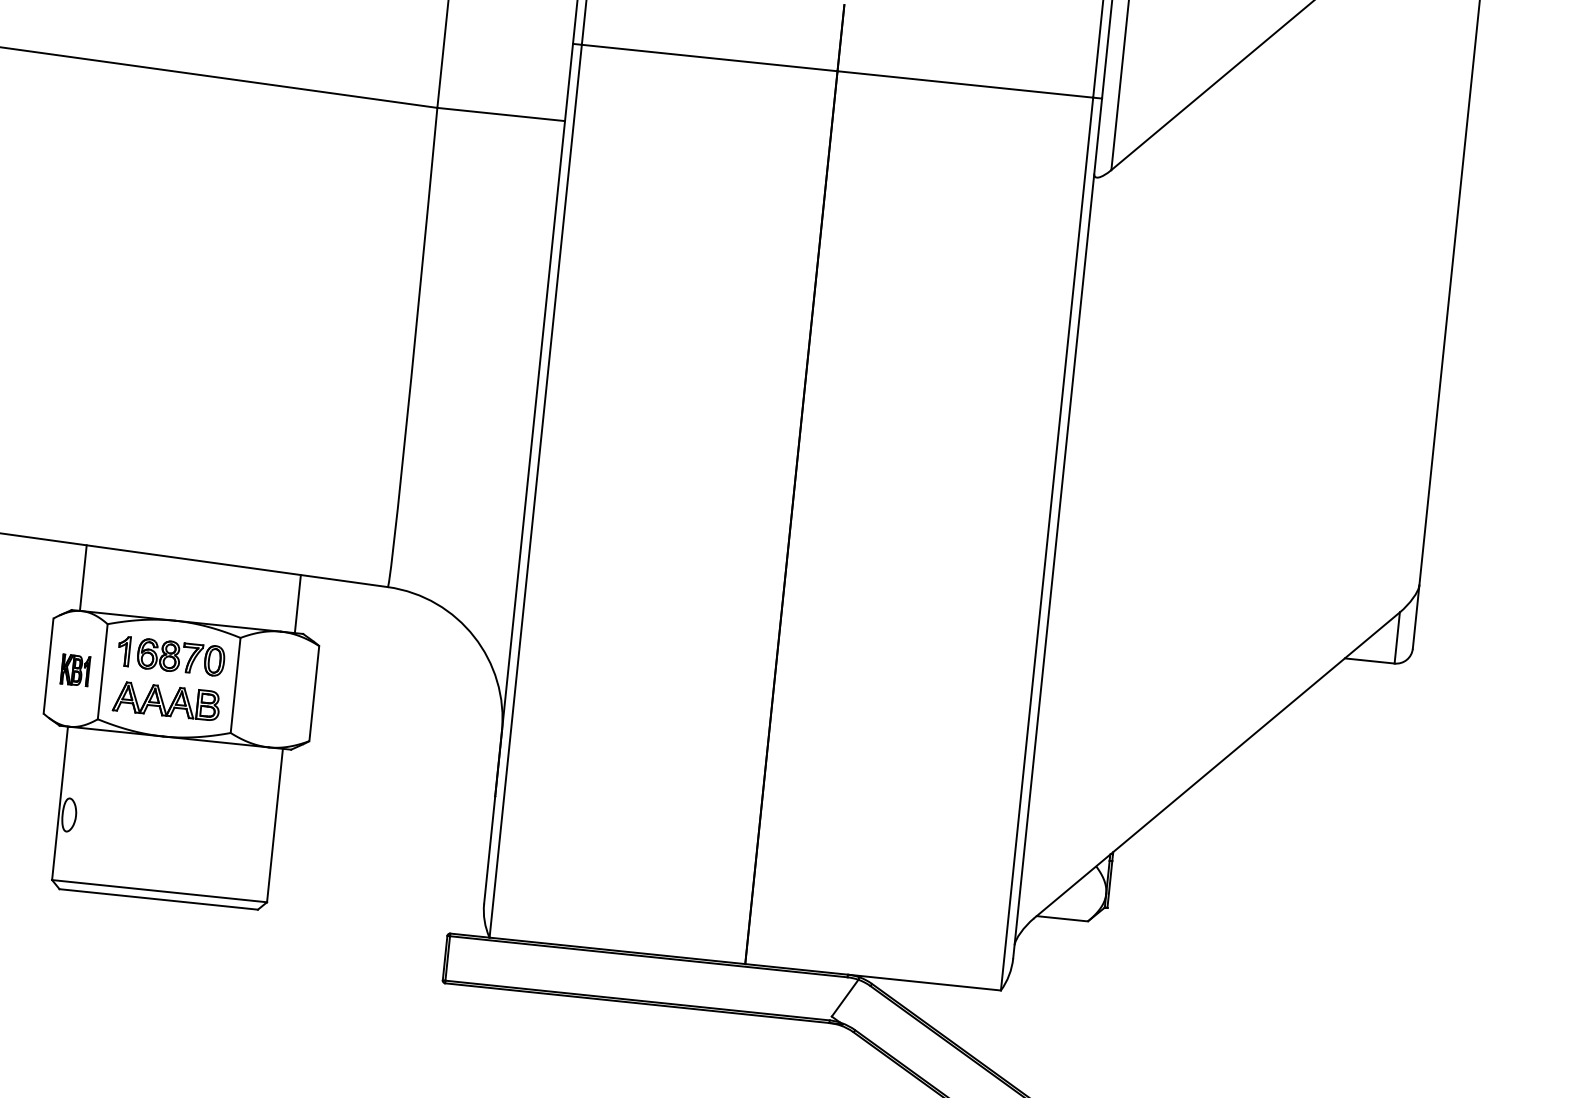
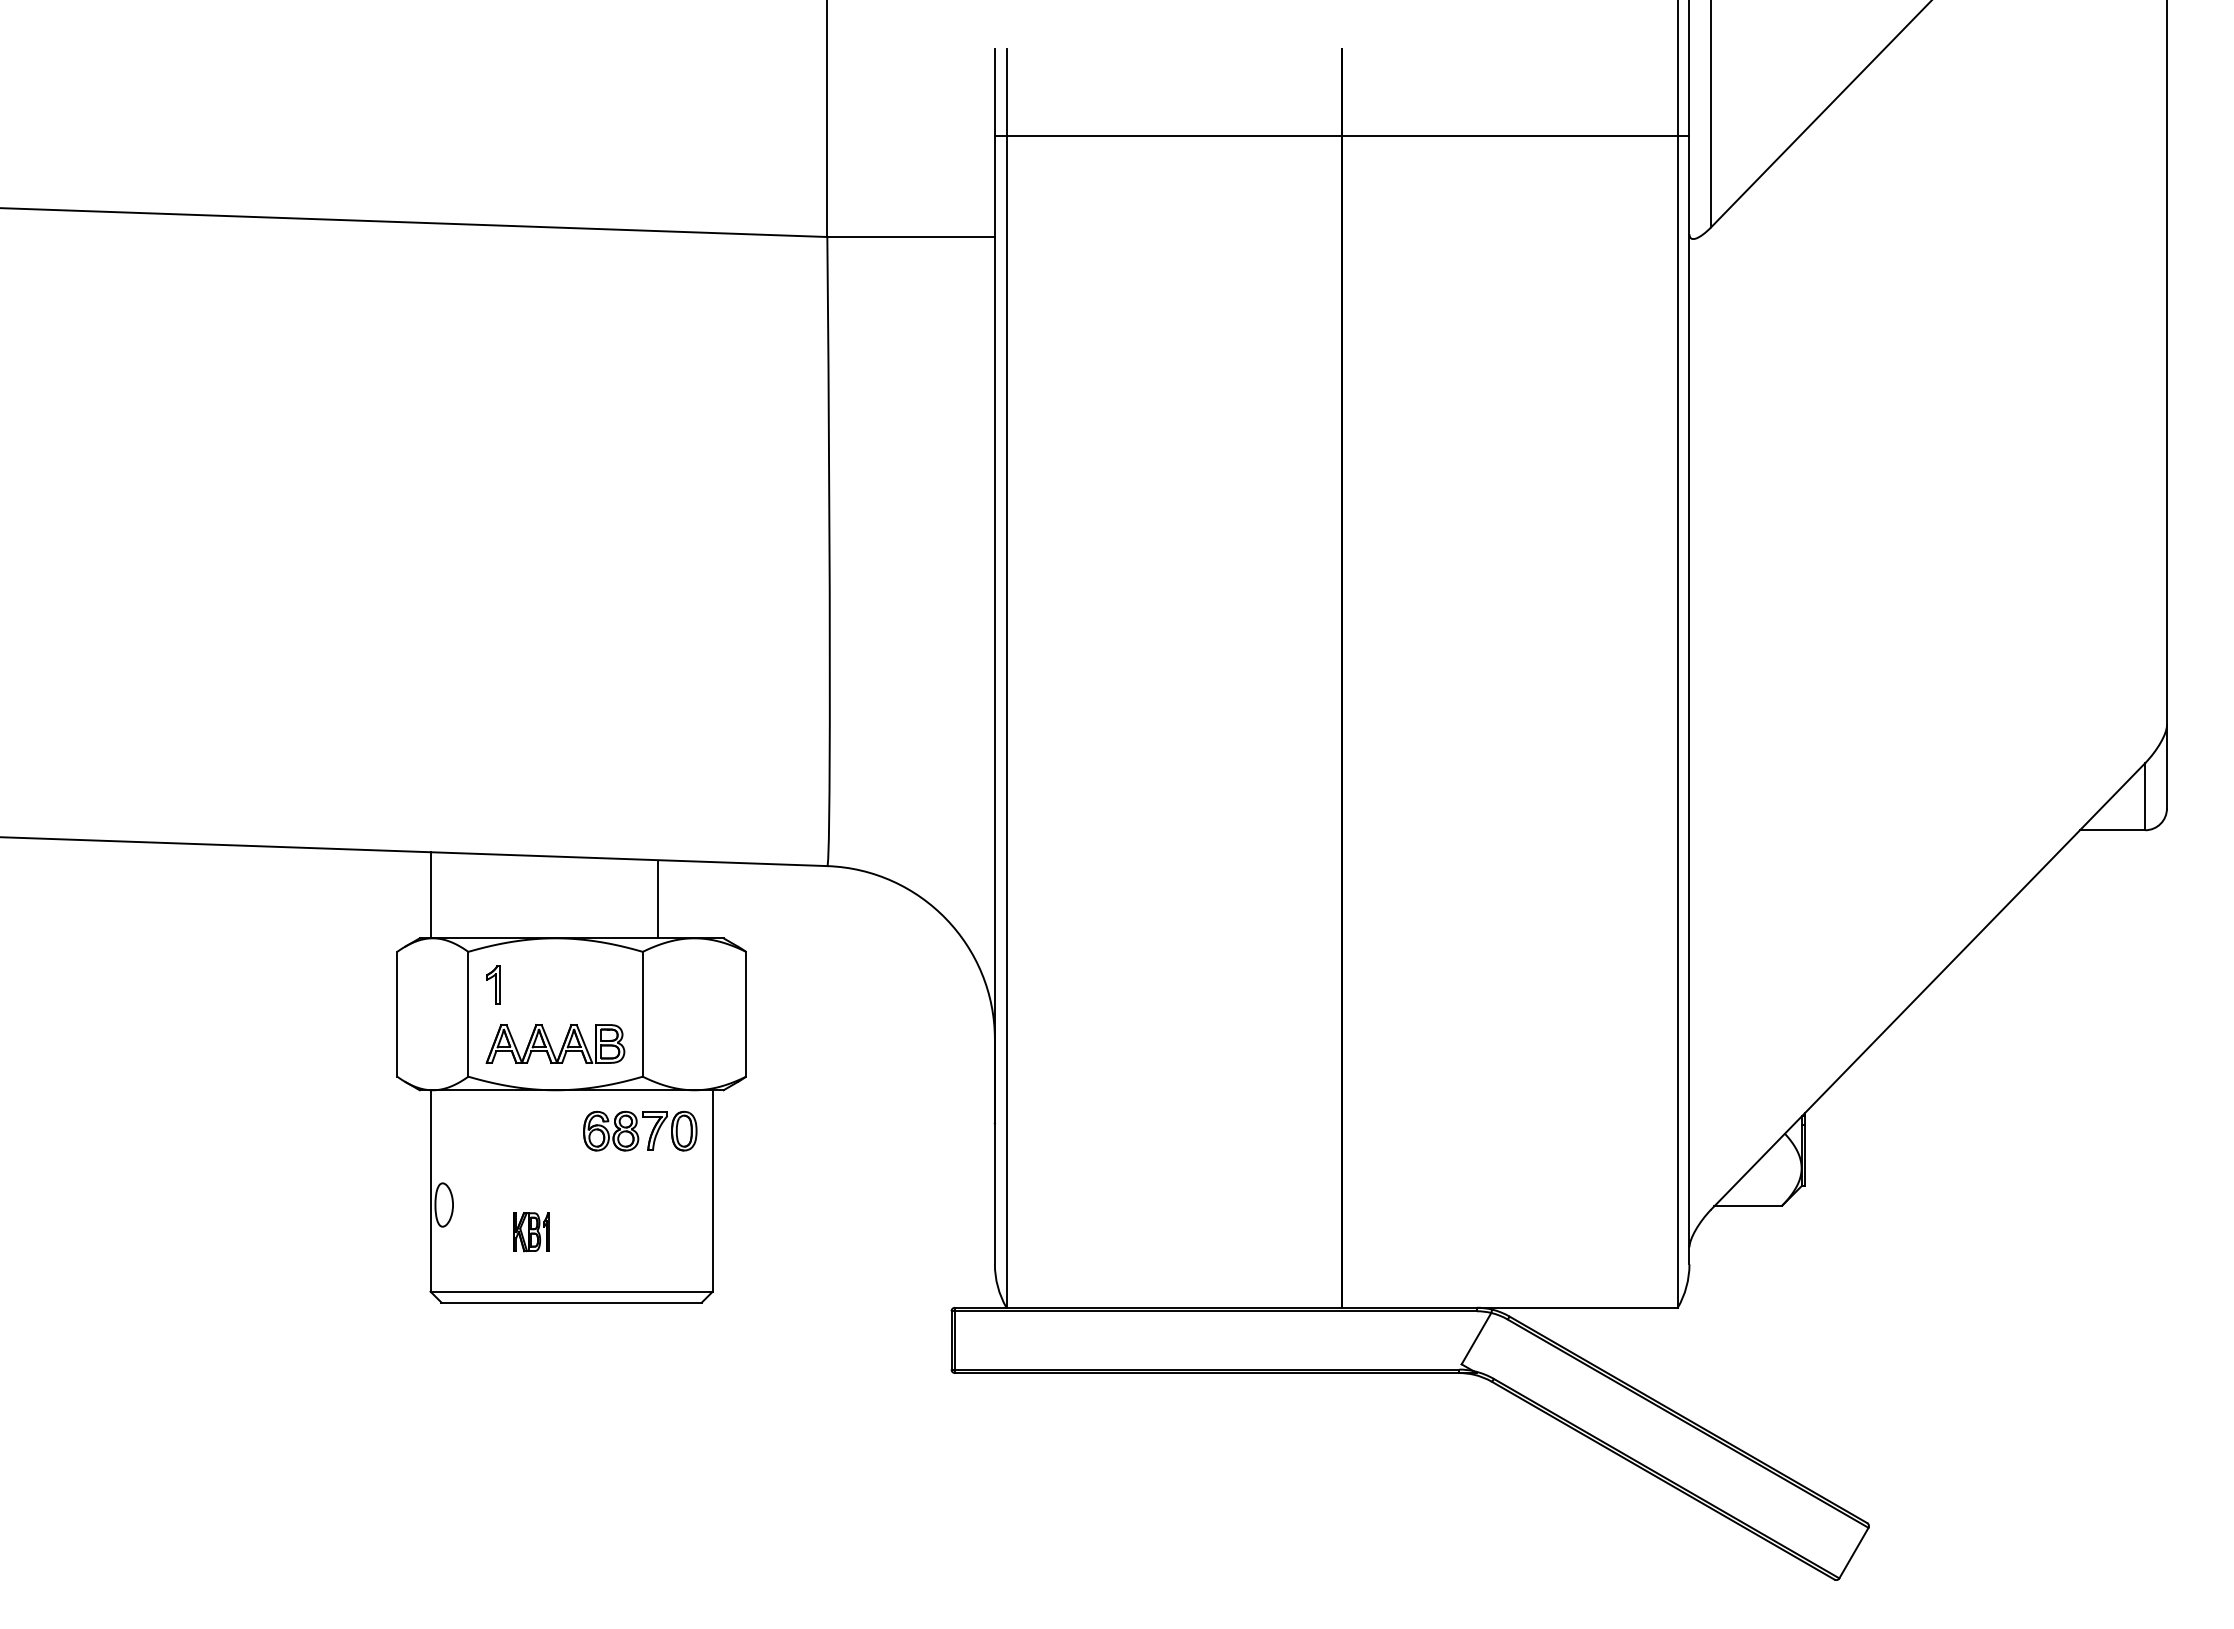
line: (297, 604) -> (657, 900), moved
part: (181, 656) -> (640, 1130), moved
part: (75, 670) -> (531, 1232), moved

